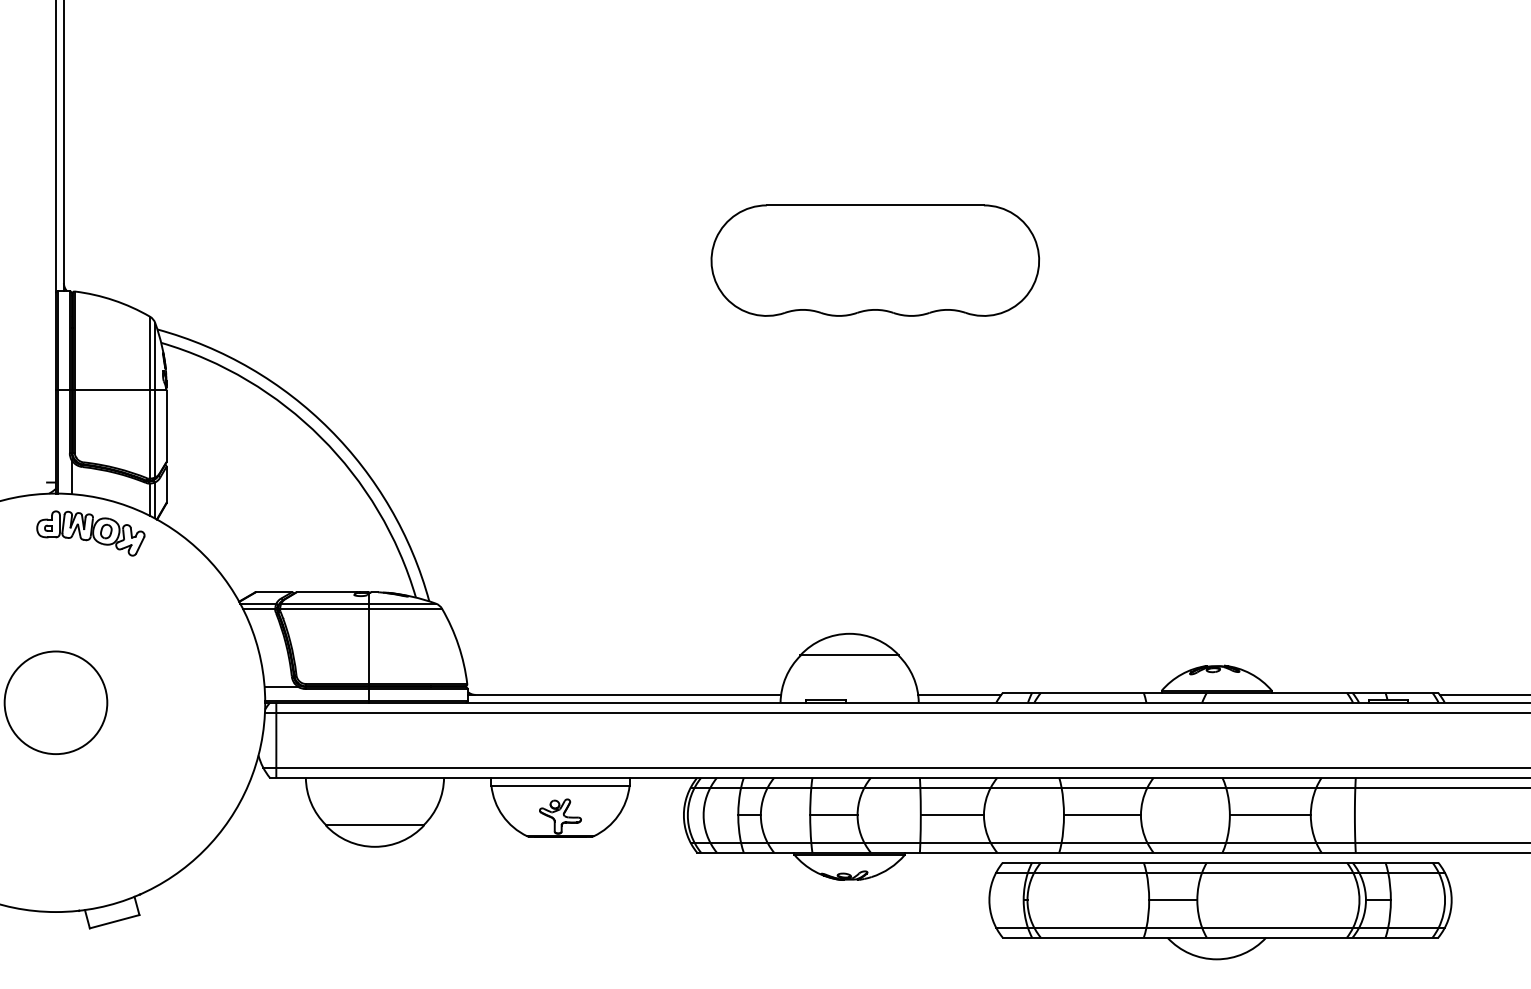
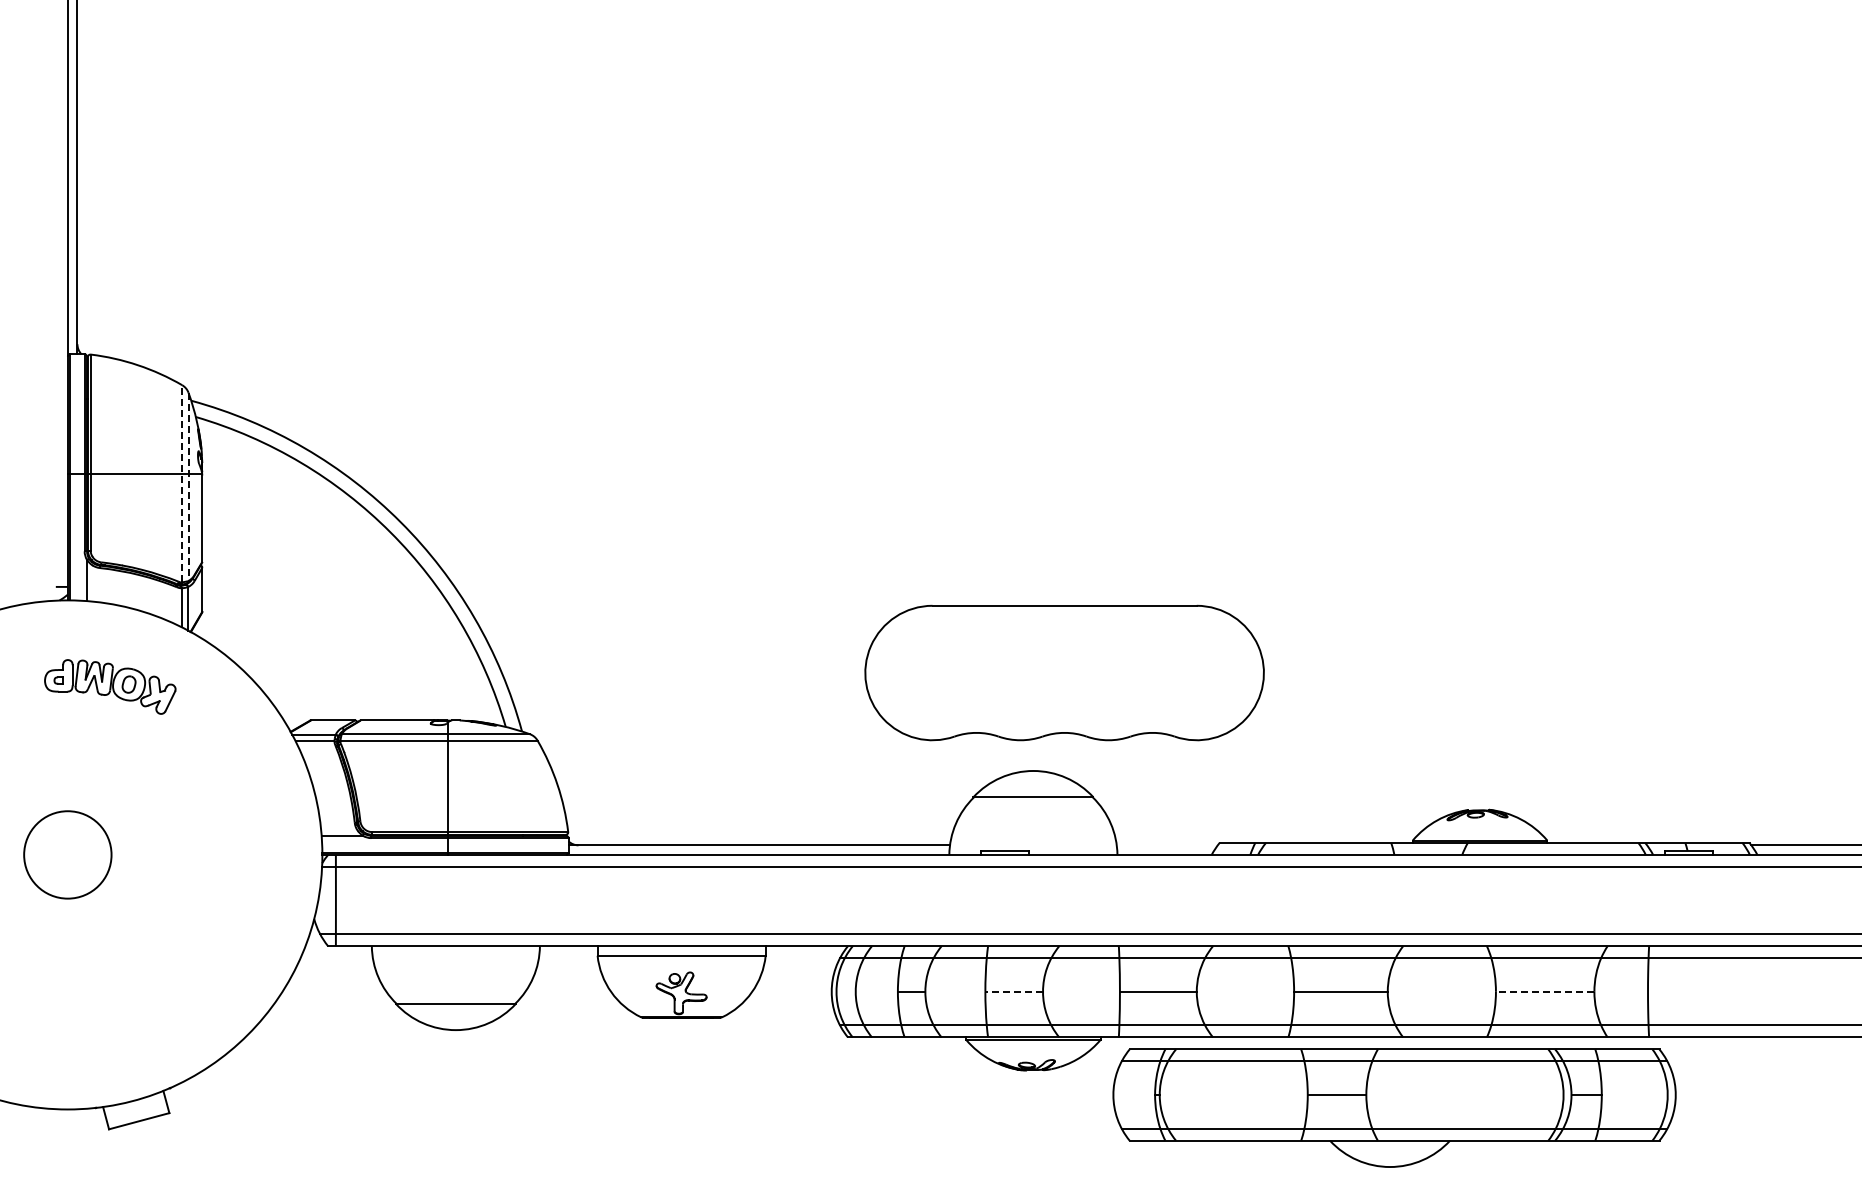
part: (875, 260) -> (1064, 672), moved
line: (150, 397) -> (182, 483), solid -> dashed
line: (155, 400) -> (188, 487), solid -> dashed
part: (91, 533) -> (110, 686), moved
line: (959, 695) -> (1166, 845), removed
circle: (55, 702) -> (67, 854), size x0.7
line: (834, 815) -> (1014, 991), solid -> dashed
line: (1269, 815) -> (1544, 991), solid -> dashed
part: (1220, 910) -> (1394, 1107), moved

